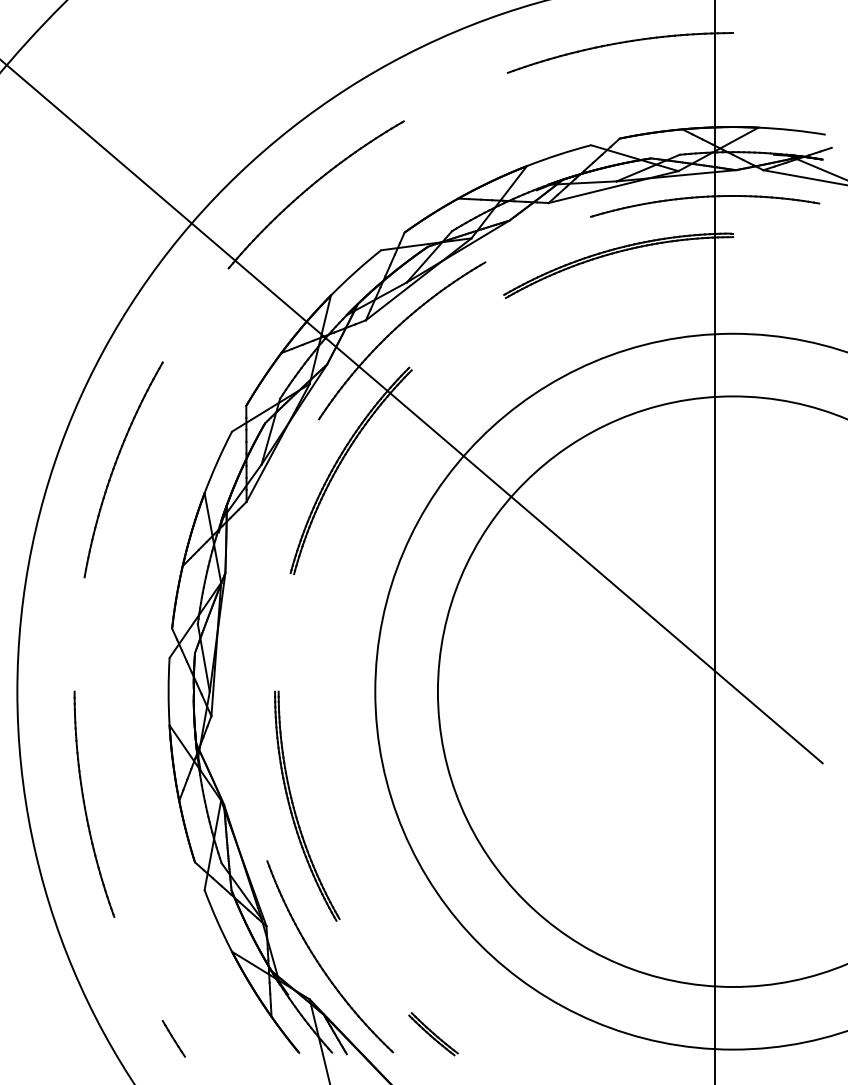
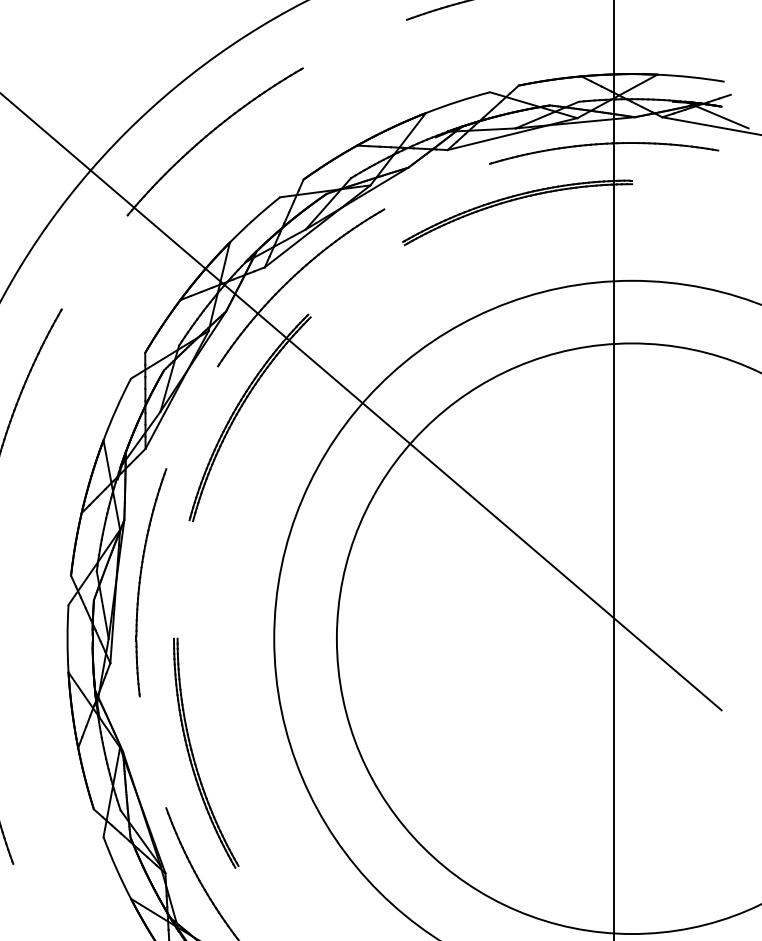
part: (242, 631) -> (141, 578), added

